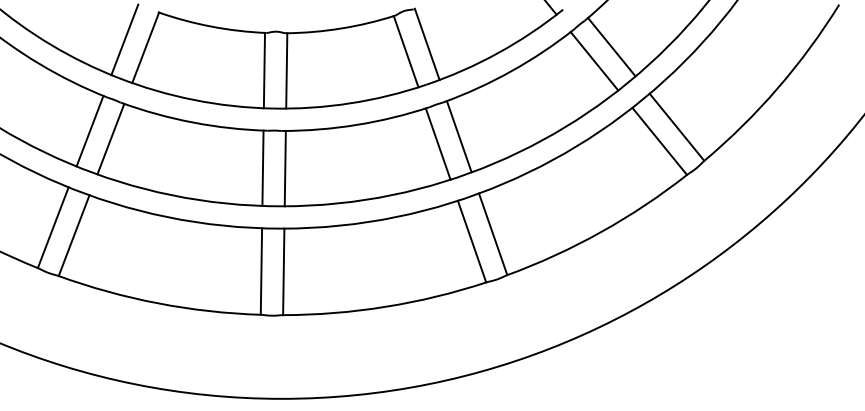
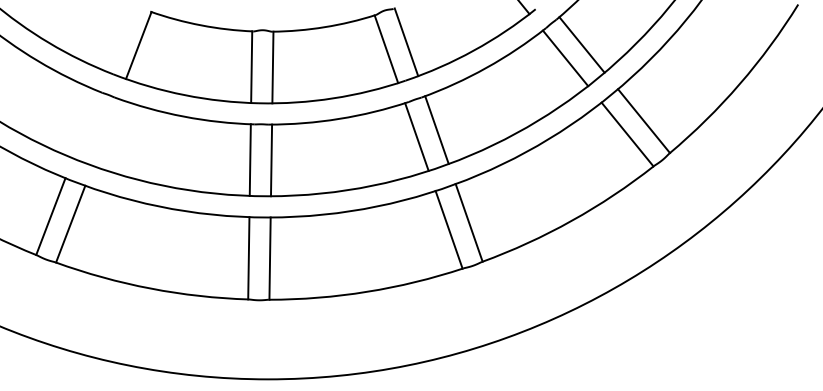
line: (124, 39) -> (118, 37), removed
line: (89, 130) -> (85, 124), removed
line: (110, 138) -> (105, 131), removed

